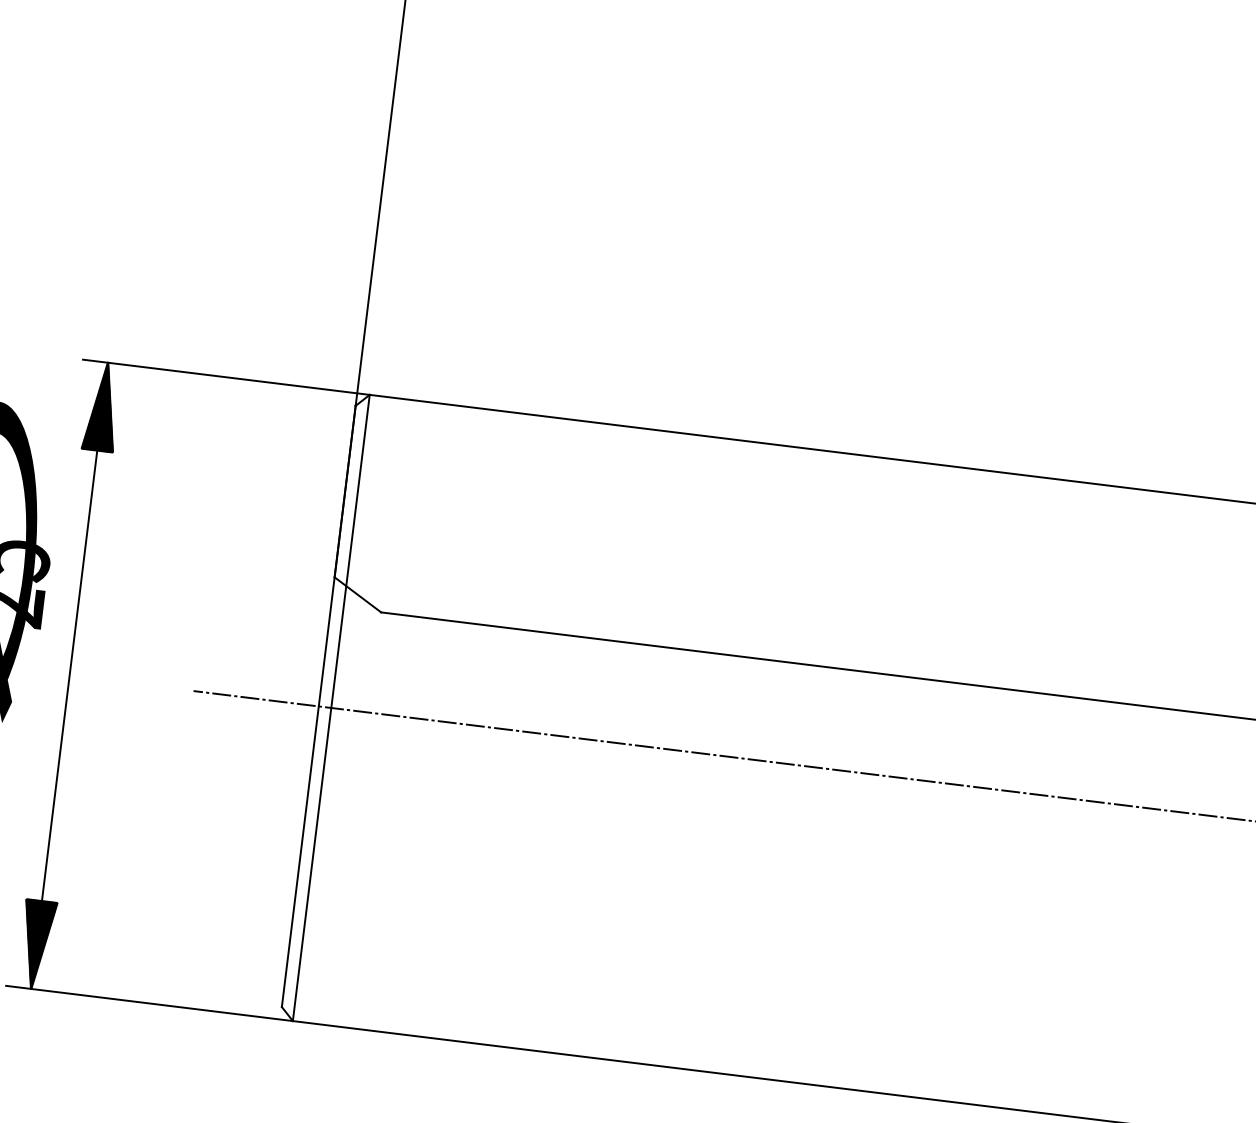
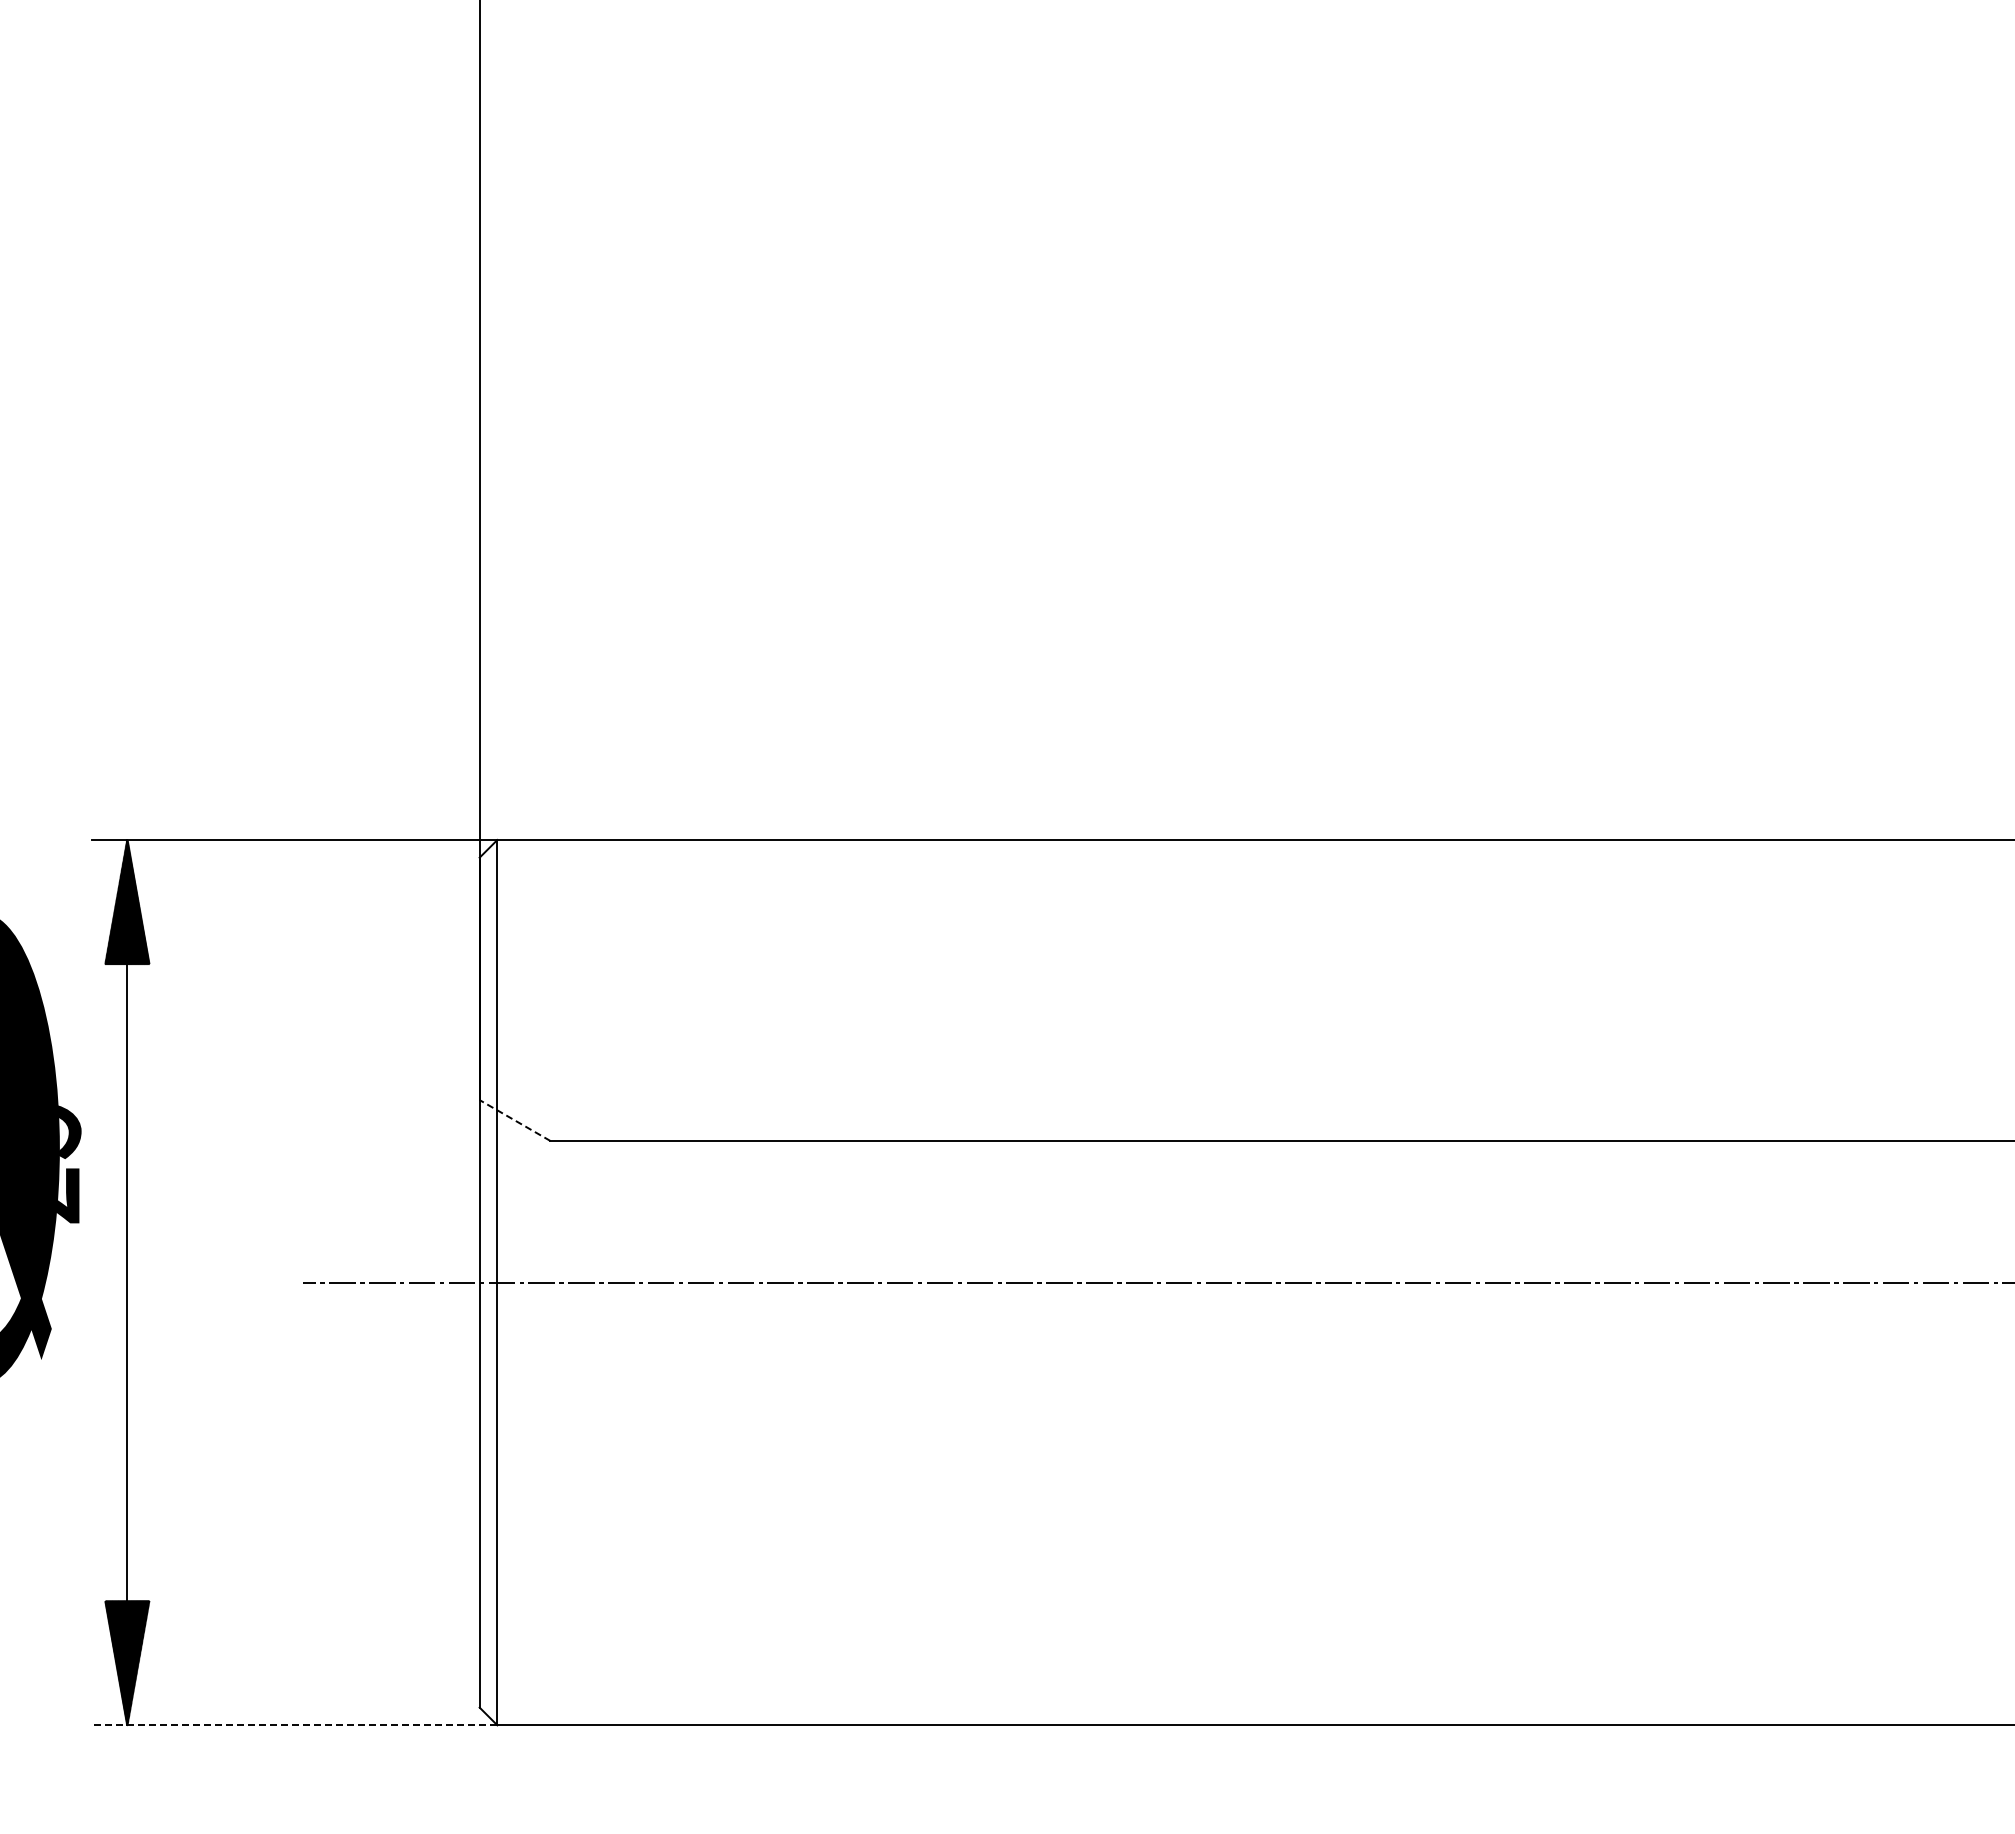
line: (358, 594) -> (515, 1120), solid -> dashed
line: (149, 1003) -> (294, 1725), solid -> dashed

